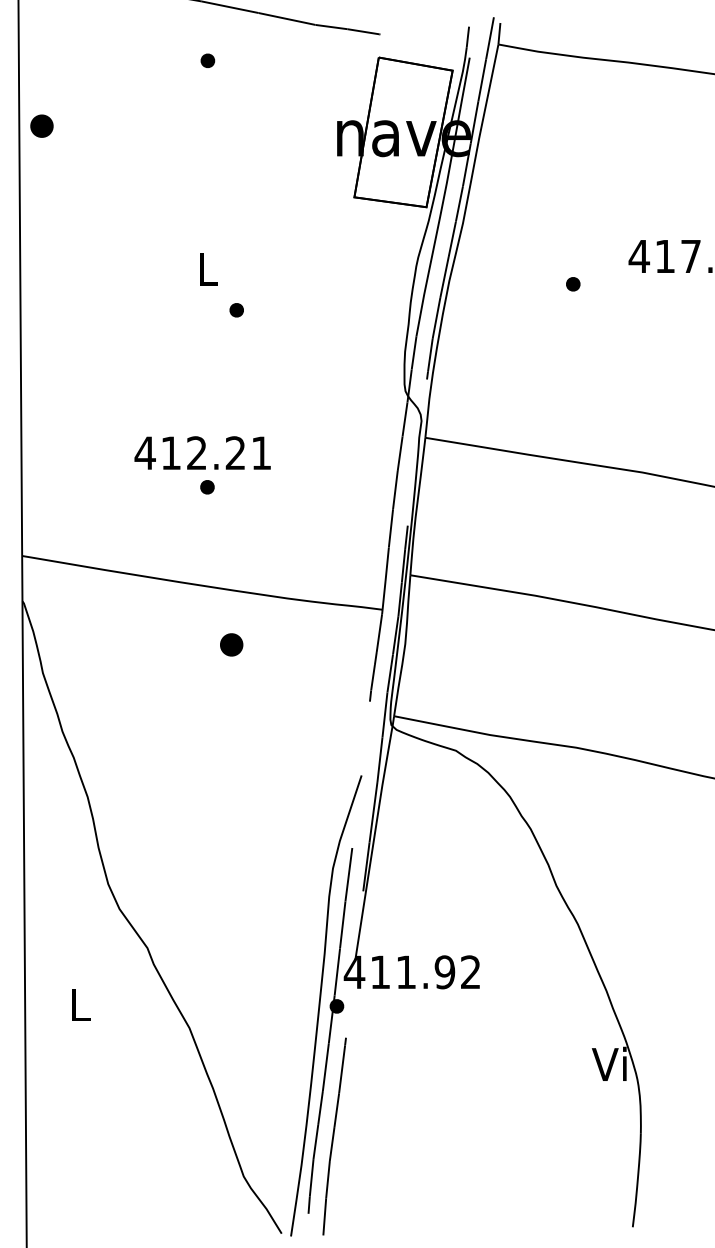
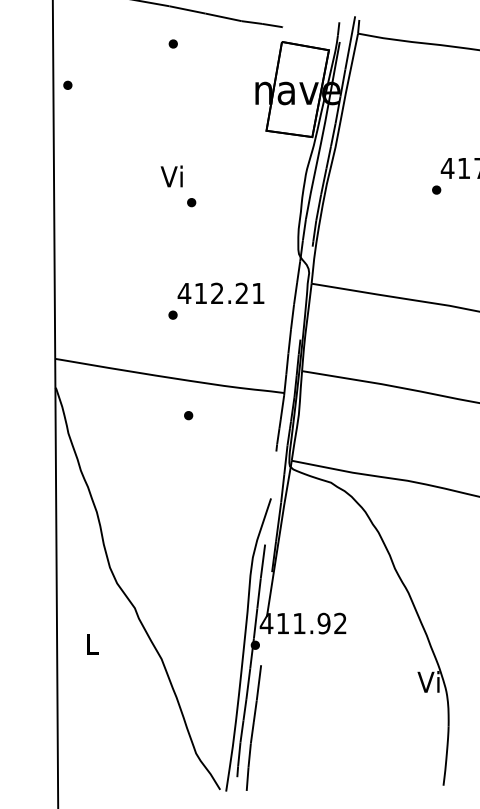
part: (41, 124) -> (67, 84), size x0.62
text: (205, 269) -> (171, 176), L -> Vi
part: (573, 283) -> (436, 189), moved
text: (201, 451) -> (220, 292), moved
part: (231, 645) -> (188, 415), size x0.62

